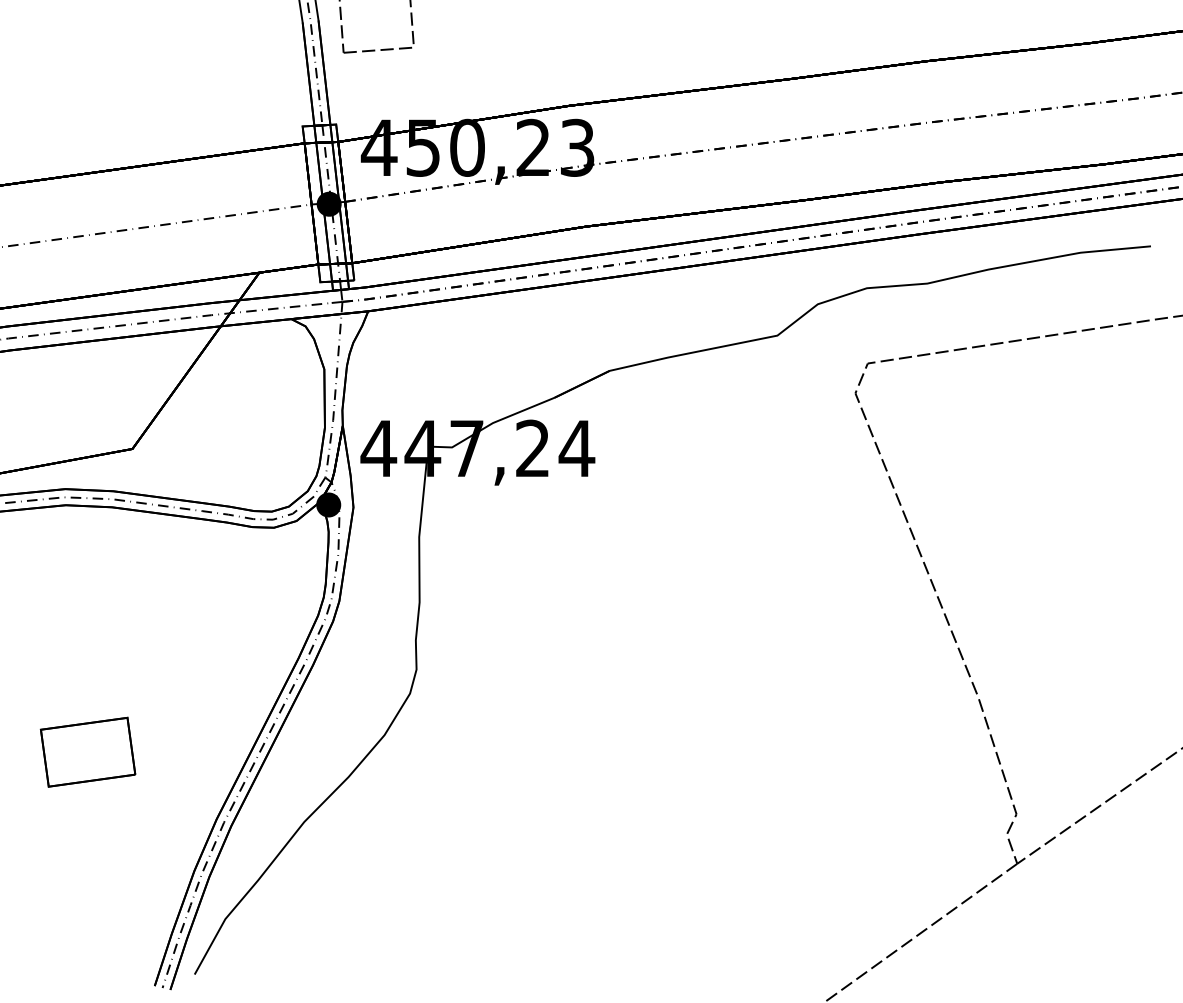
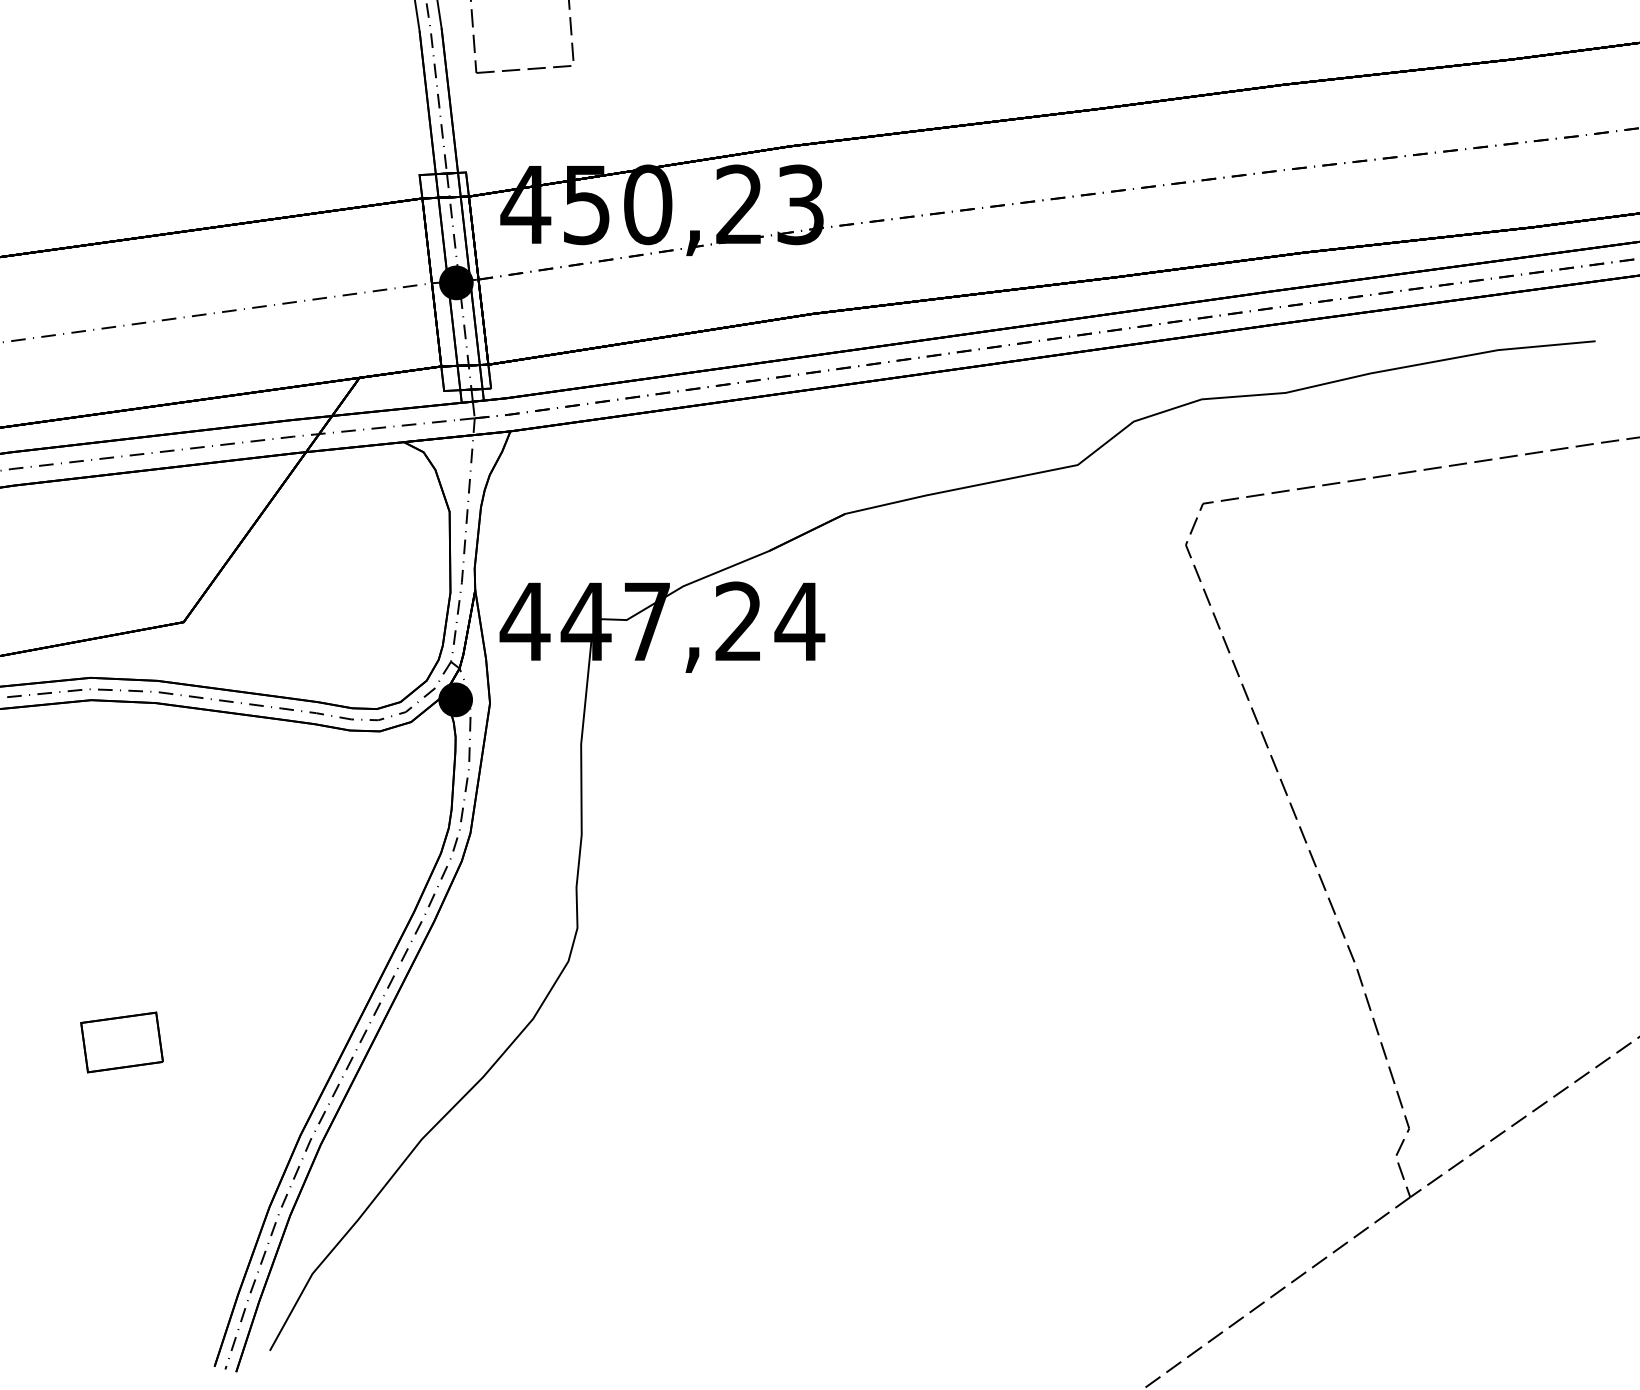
part: (87, 751) -> (121, 1041), size x0.62

